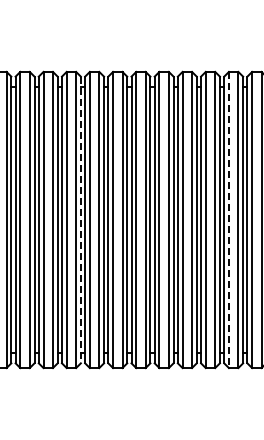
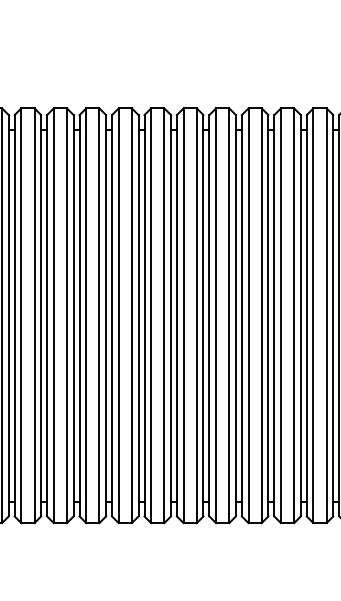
line: (80, 220) -> (105, 316), dashed -> solid
line: (228, 220) -> (312, 316), dashed -> solid

